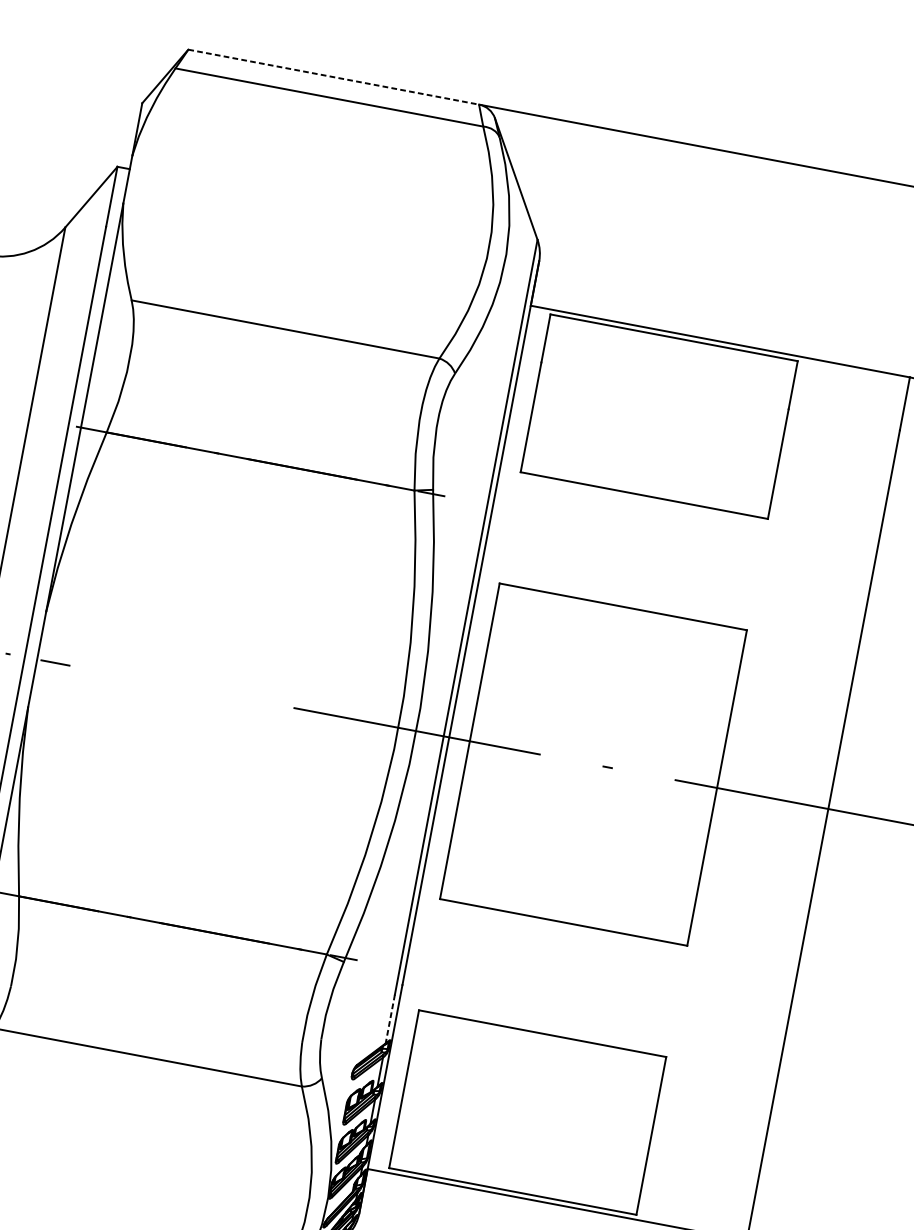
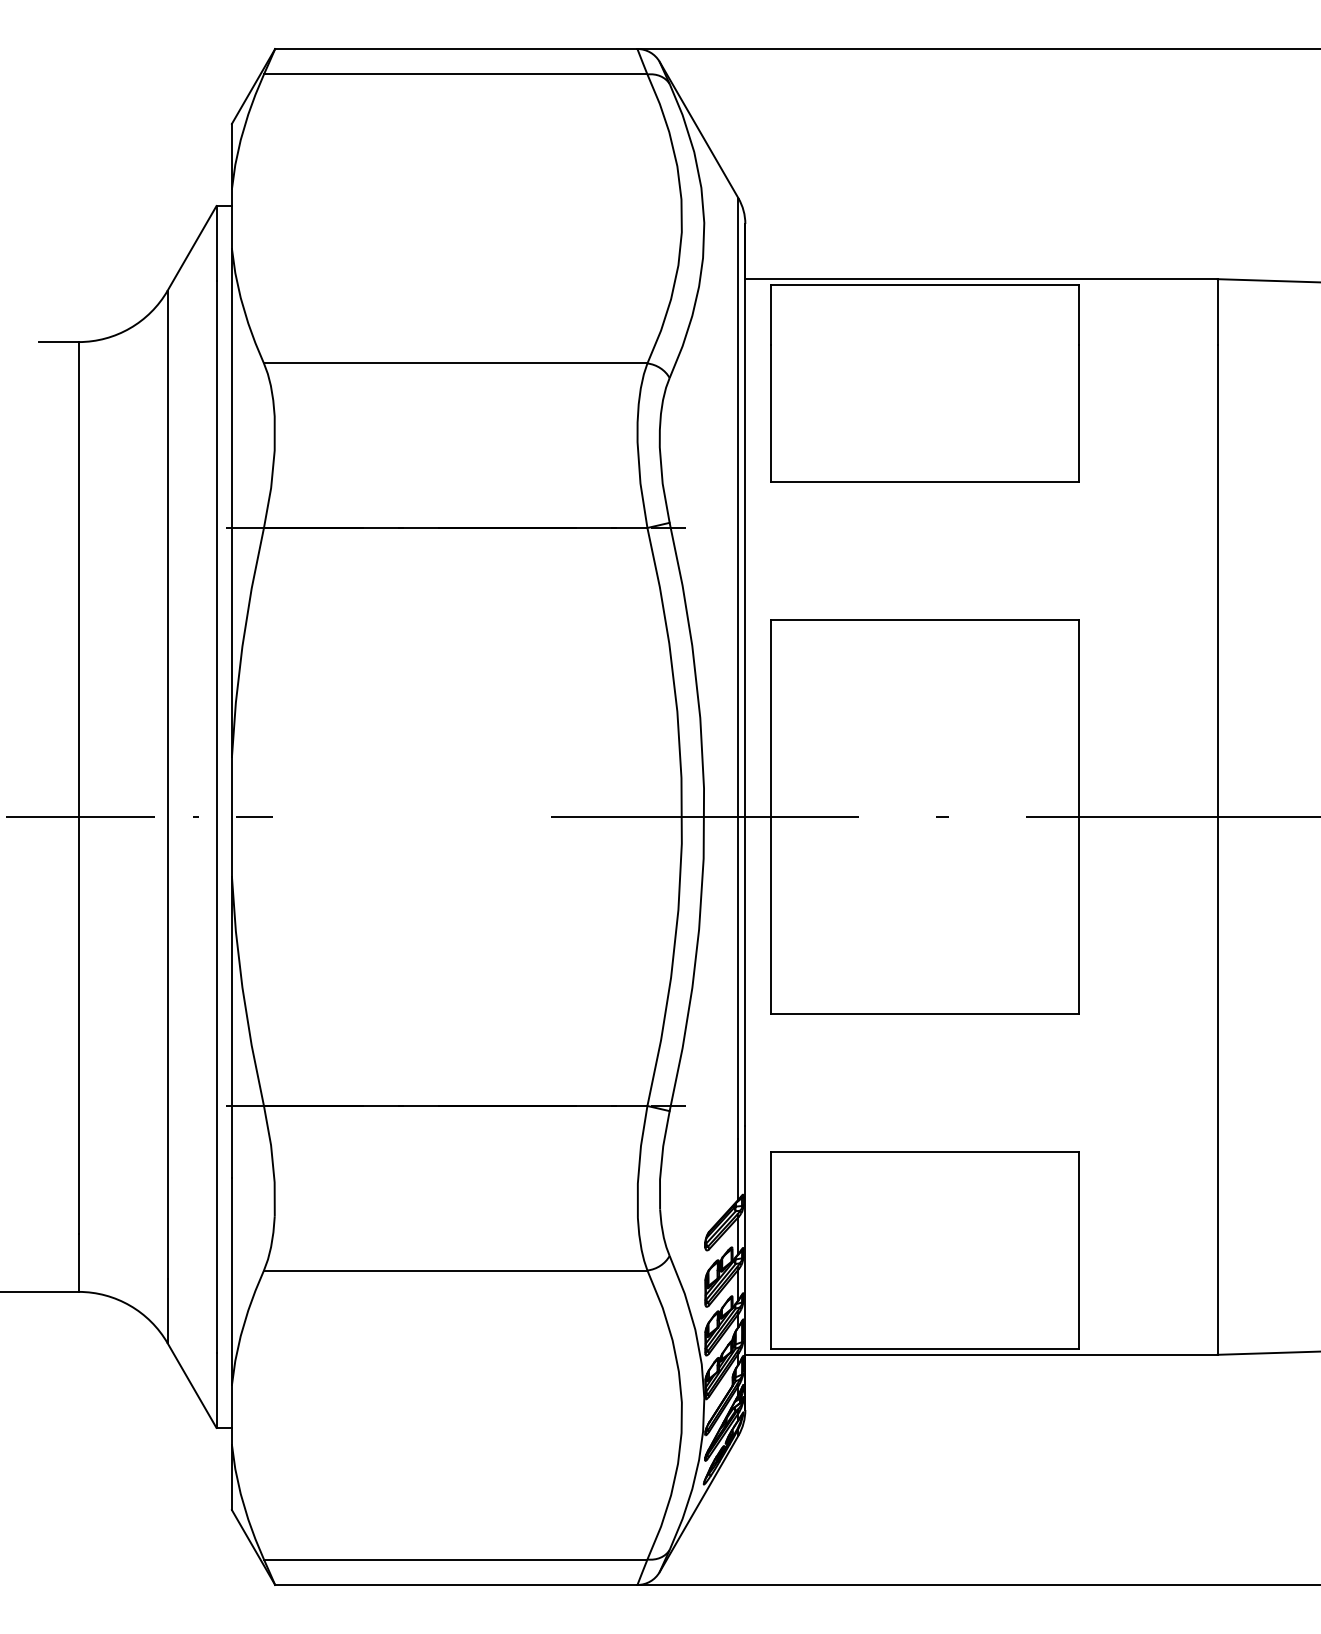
line: (333, 77) -> (456, 49), dashed -> solid
line: (390, 1019) -> (738, 1169), dashed -> solid

